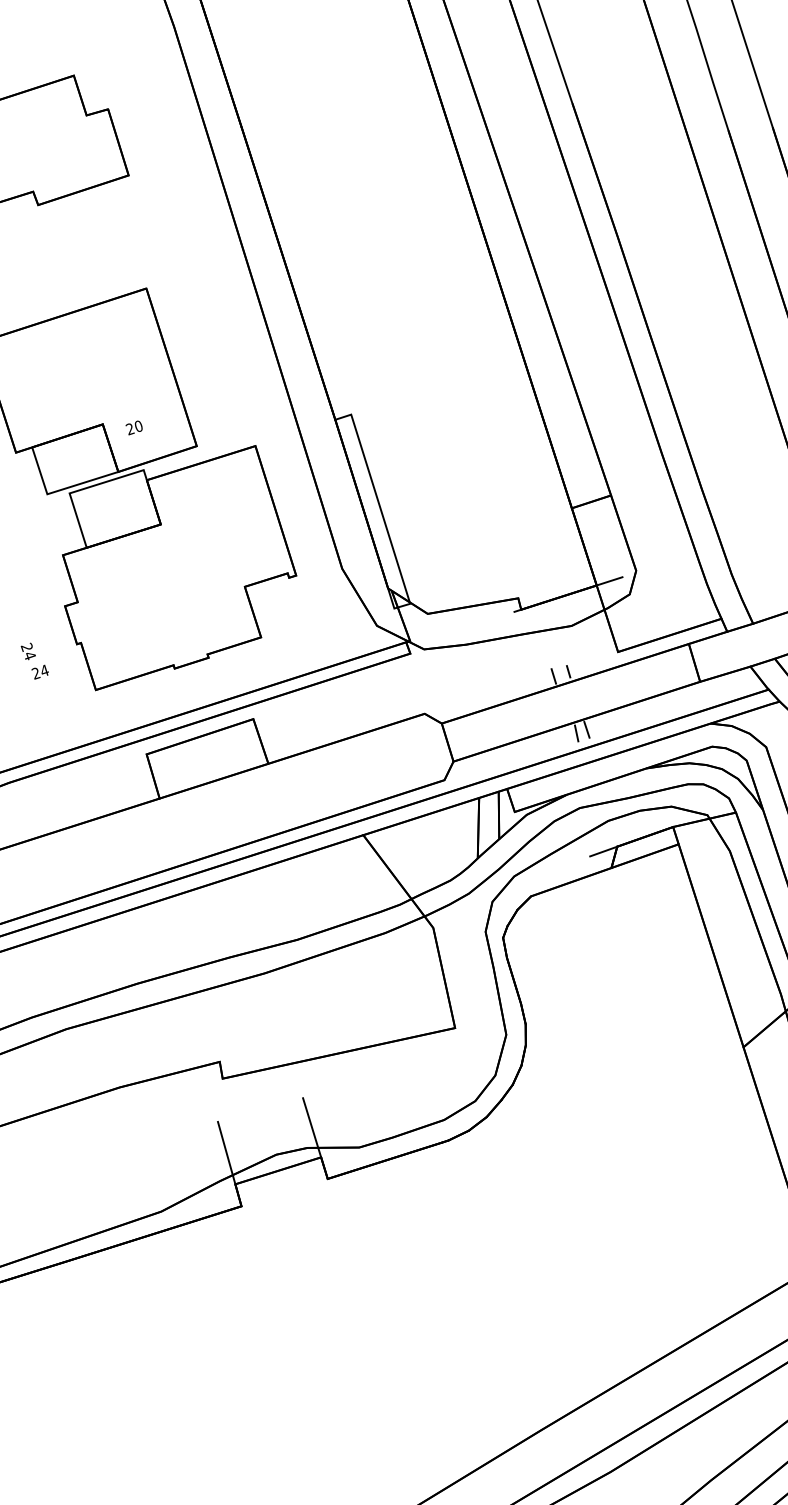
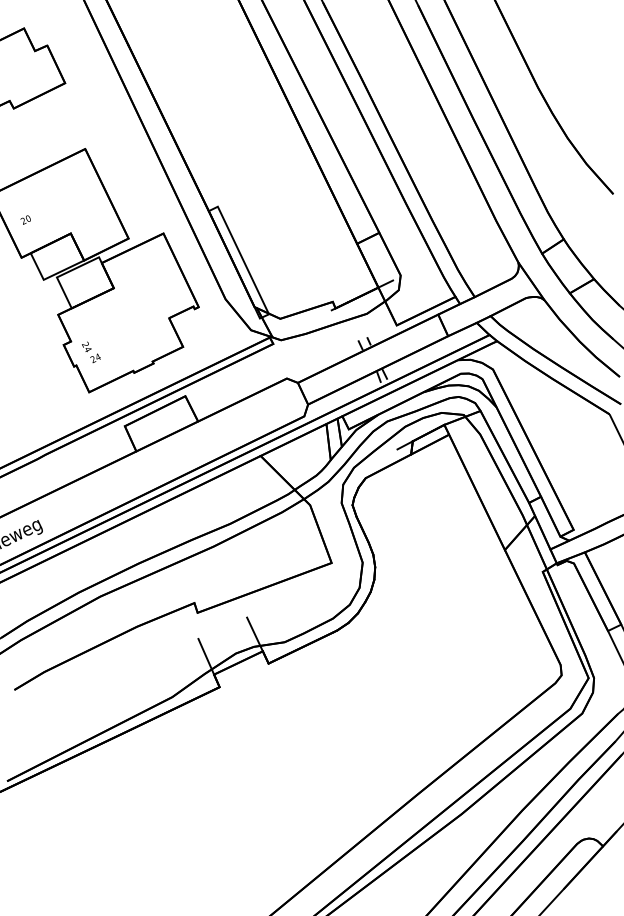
text: (133, 426) -> (25, 219), moved
text: (34, 661) -> (91, 352), moved

